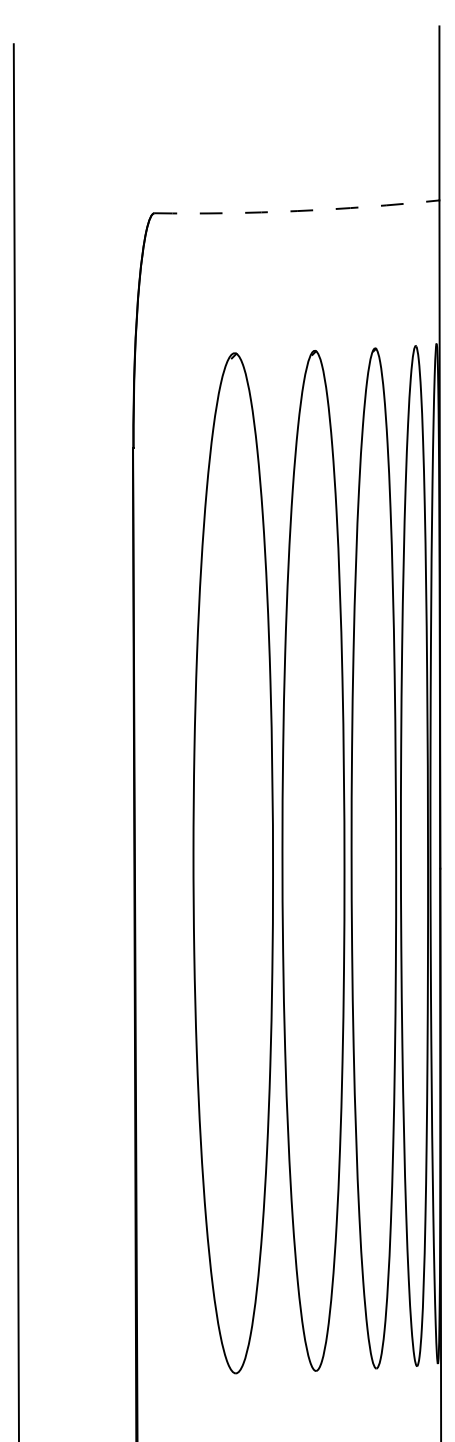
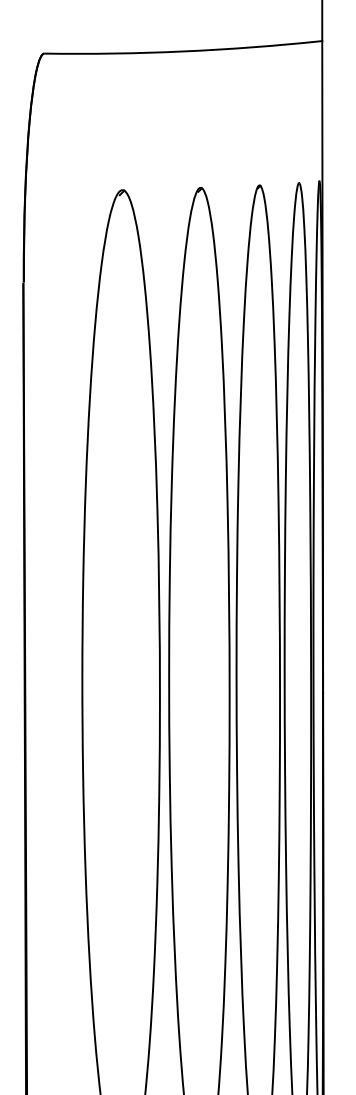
arc: (297, 211) -> (183, 51), dashed -> solid

